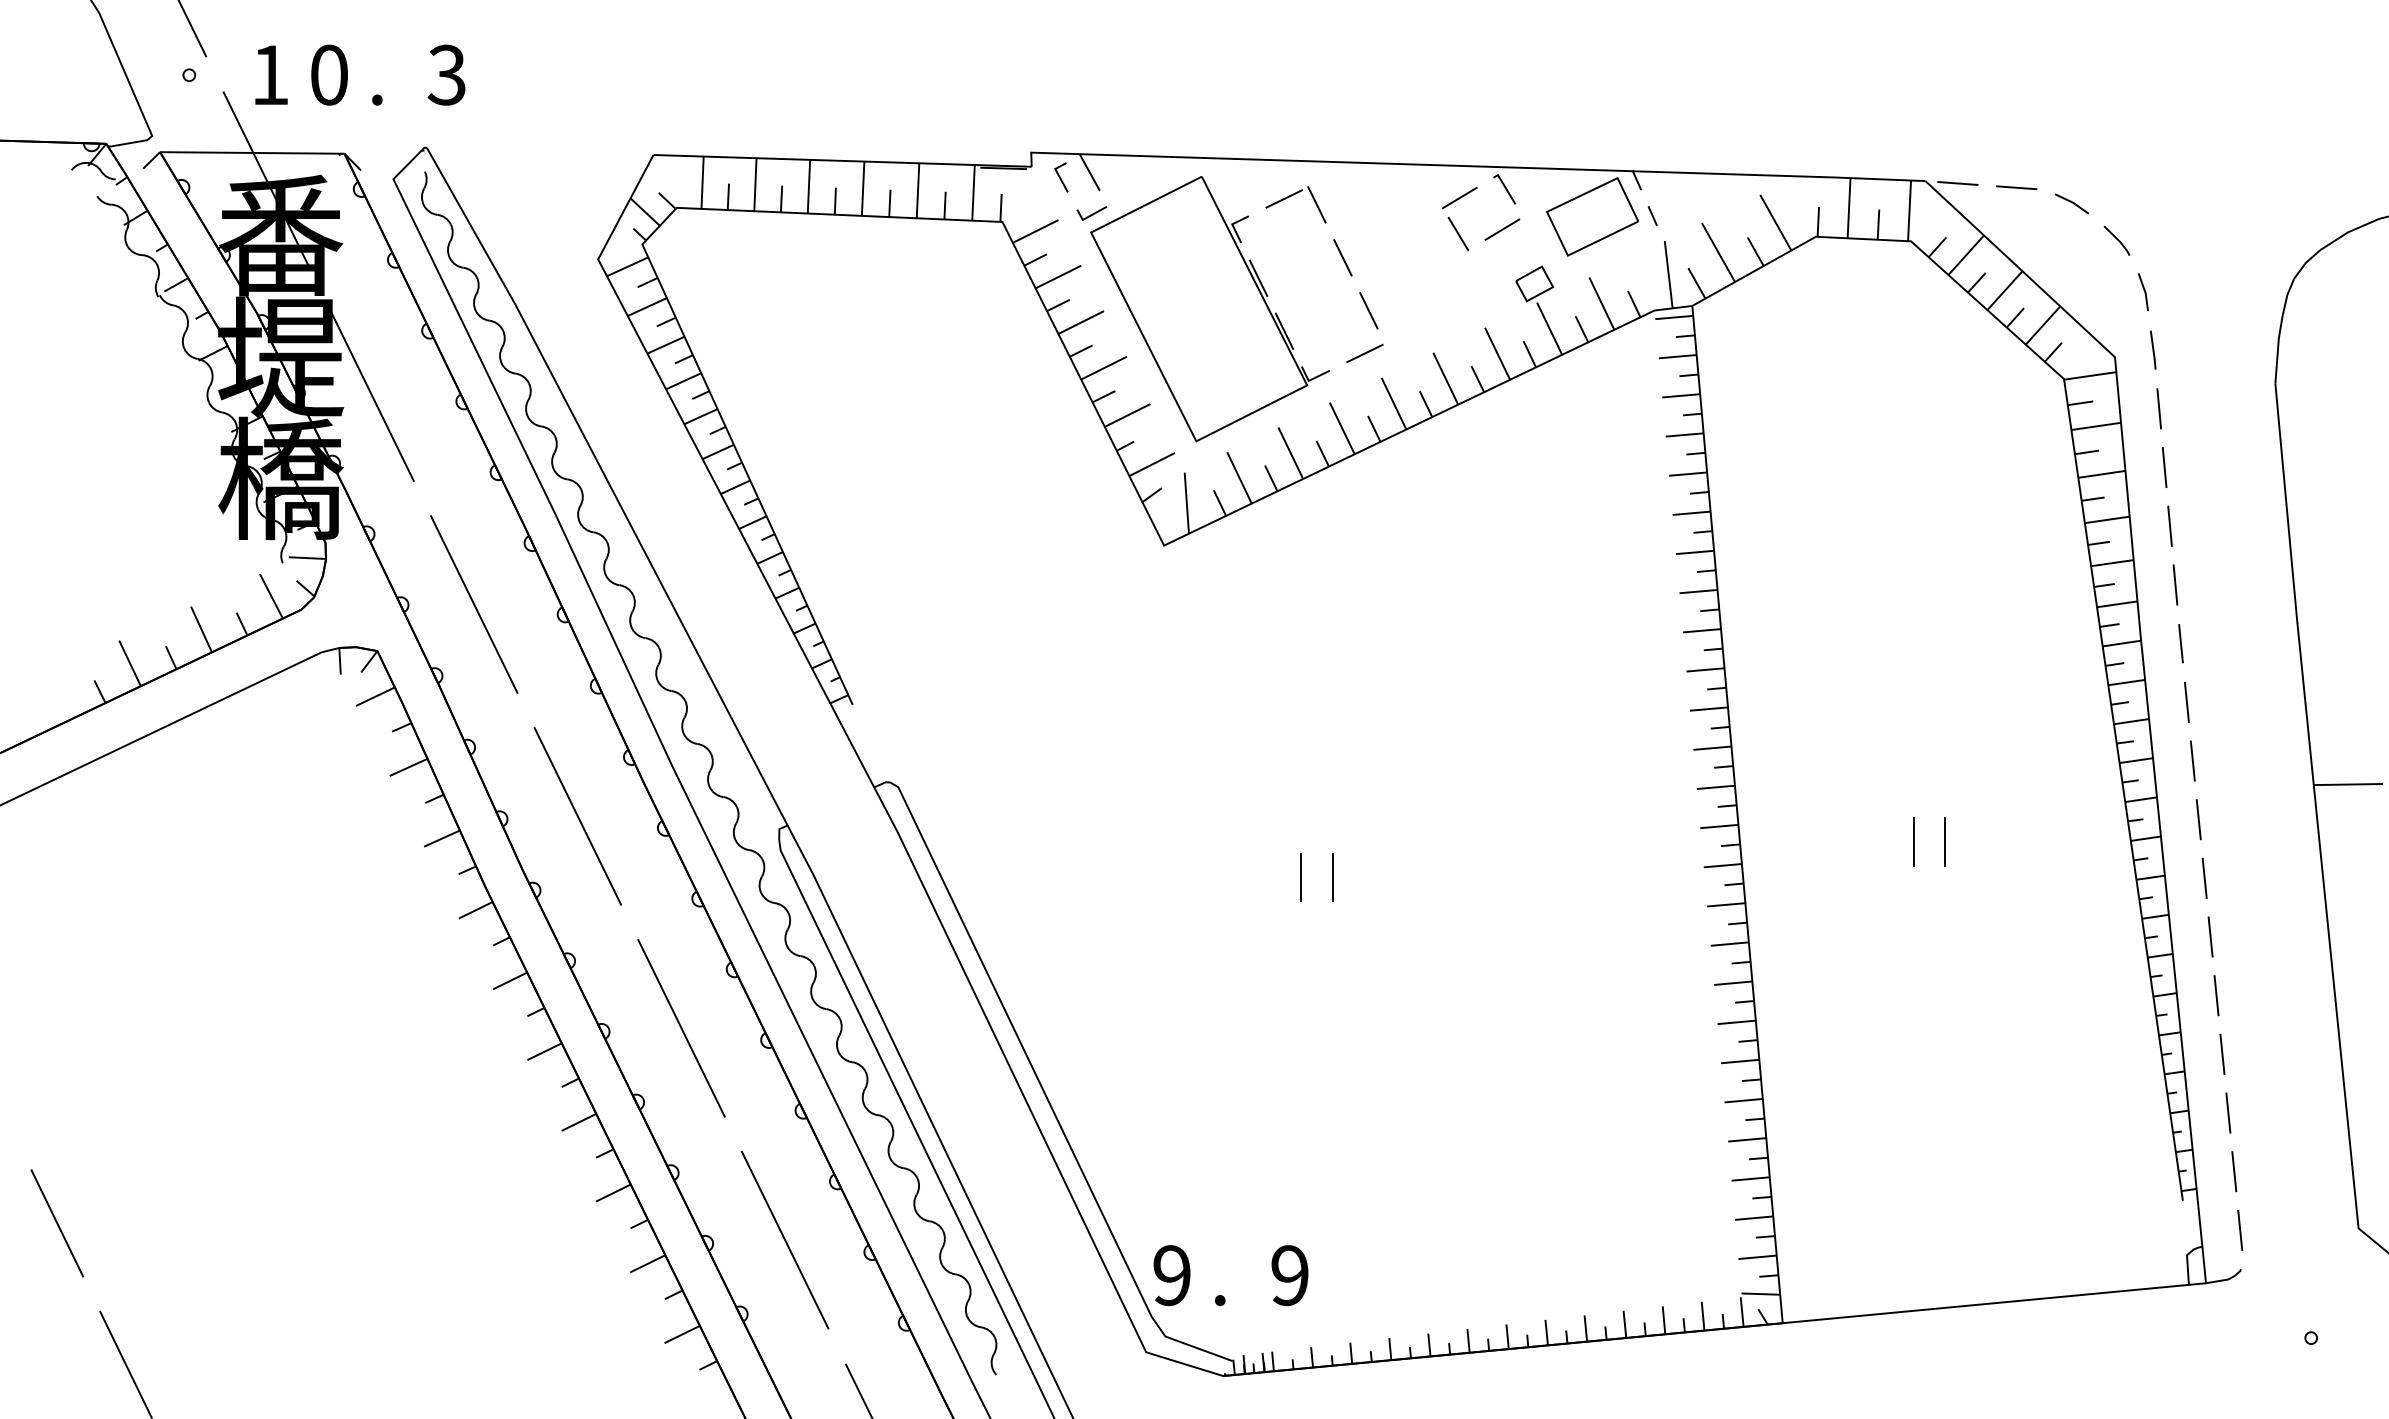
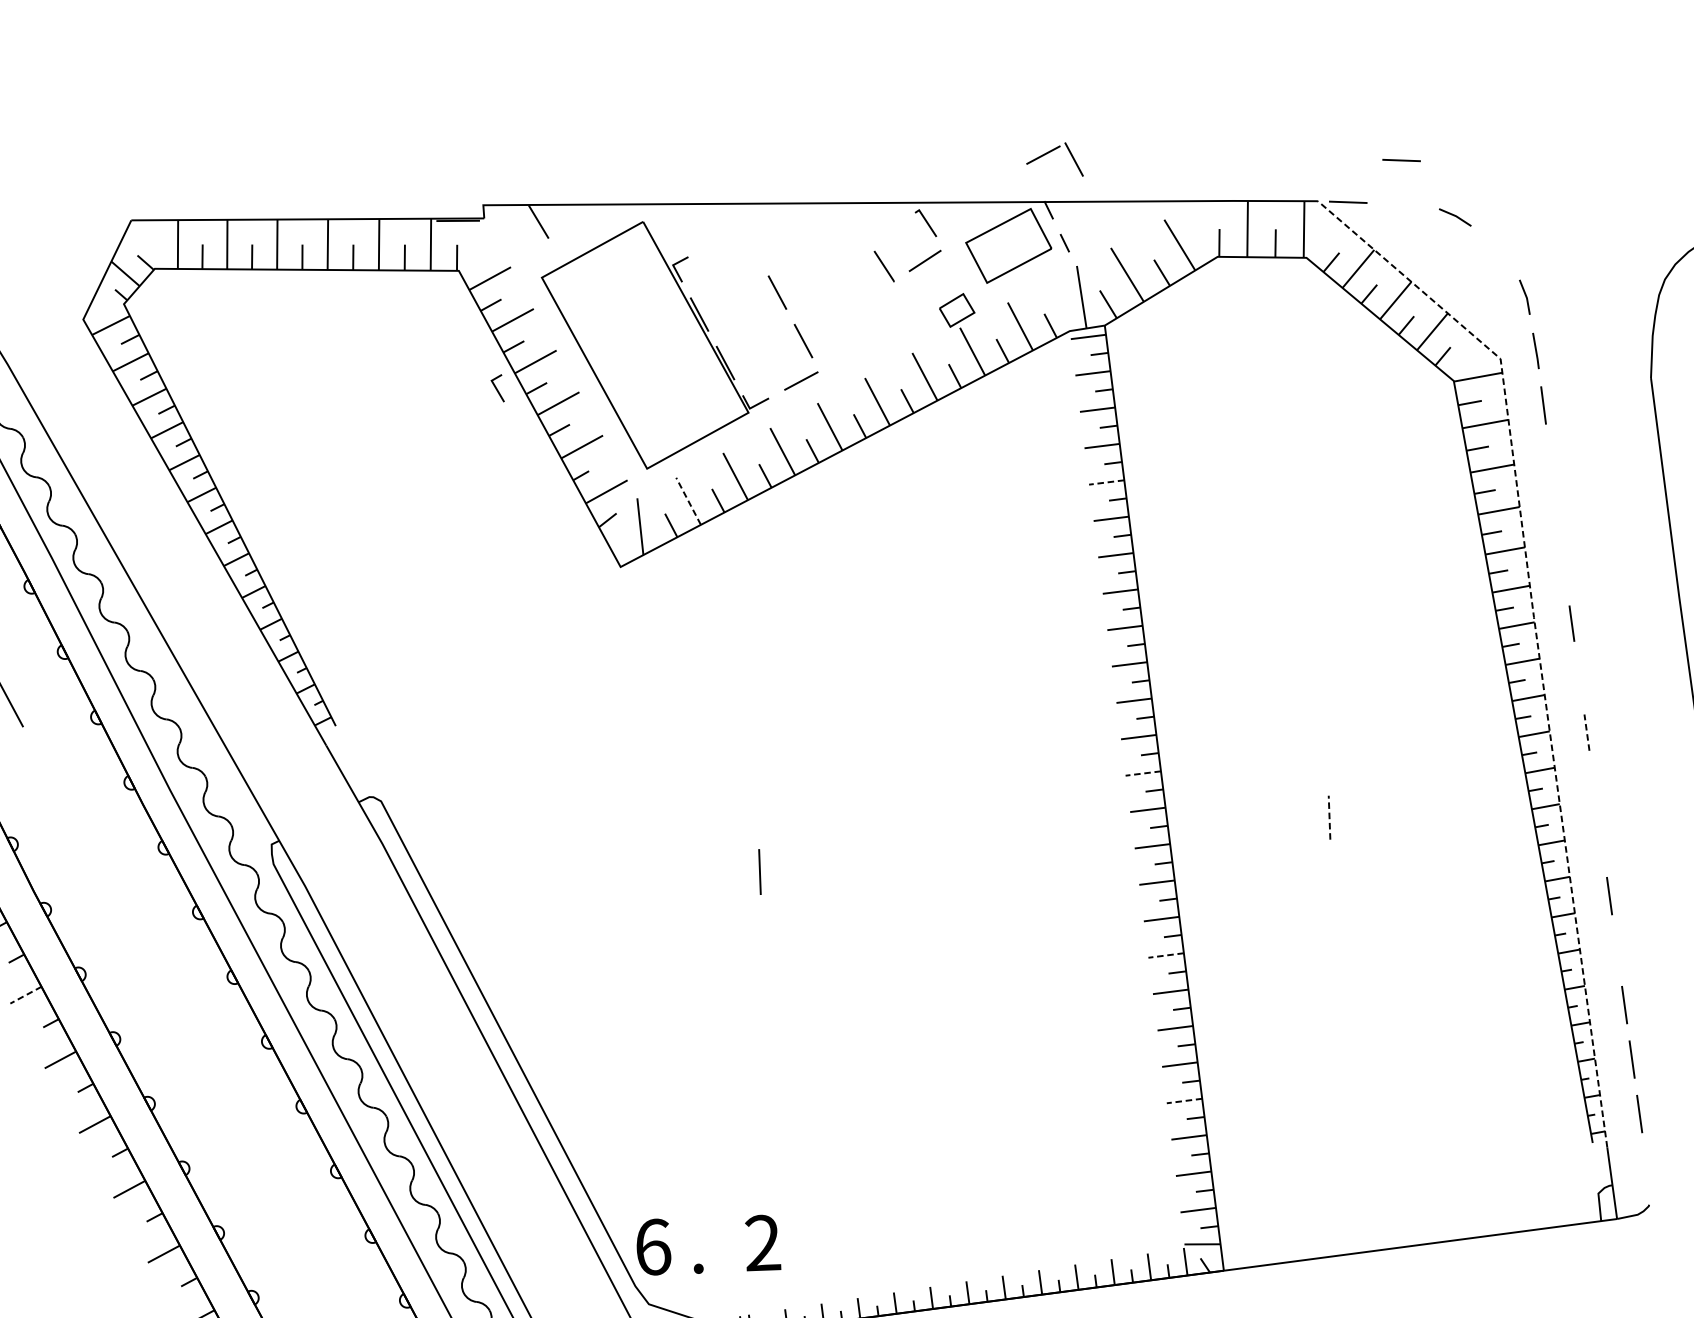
line: (1060, 177) -> (496, 388), moved
line: (2016, 187) -> (1401, 160), moved
part: (1291, 196) -> (1050, 152), moved
line: (1459, 197) -> (884, 232), removed
line: (1092, 213) -> (542, 259), removed
line: (2116, 239) -> (1497, 249), removed
line: (2164, 467) -> (1550, 460), removed
line: (1687, 474) -> (1106, 482), solid -> dashed
line: (1239, 477) -> (688, 500), solid -> dashed
line: (2169, 525) -> (1557, 513), removed
line: (2175, 584) -> (1564, 568), removed
line: (2142, 651) -> (1536, 632), solid -> dashed
line: (2186, 701) -> (1579, 677), removed
line: (2192, 761) -> (1586, 733), solid -> dashed
line: (1715, 787) -> (1142, 773), solid -> dashed
line: (577, 816) -> (83, 839), removed
line: (2198, 819) -> (1594, 786), removed
line: (1945, 841) -> (1359, 816), removed
line: (1913, 842) -> (1329, 818), solid -> dashed
line: (1332, 877) -> (788, 870), removed
line: (2204, 877) -> (1601, 840), removed
line: (509, 981) -> (25, 995), solid -> dashed
line: (1732, 983) -> (1165, 955), solid -> dashed
line: (2216, 995) -> (1617, 950), removed
line: (681, 1028) -> (187, 1033), removed
line: (1746, 1139) -> (1183, 1100), solid -> dashed
line: (2240, 1229) -> (1647, 1167), removed
line: (784, 1239) -> (290, 1226), removed
text: (1172, 1275) -> (653, 1247), 9 -> 6
text: (1289, 1275) -> (762, 1243), 9 -> 2

